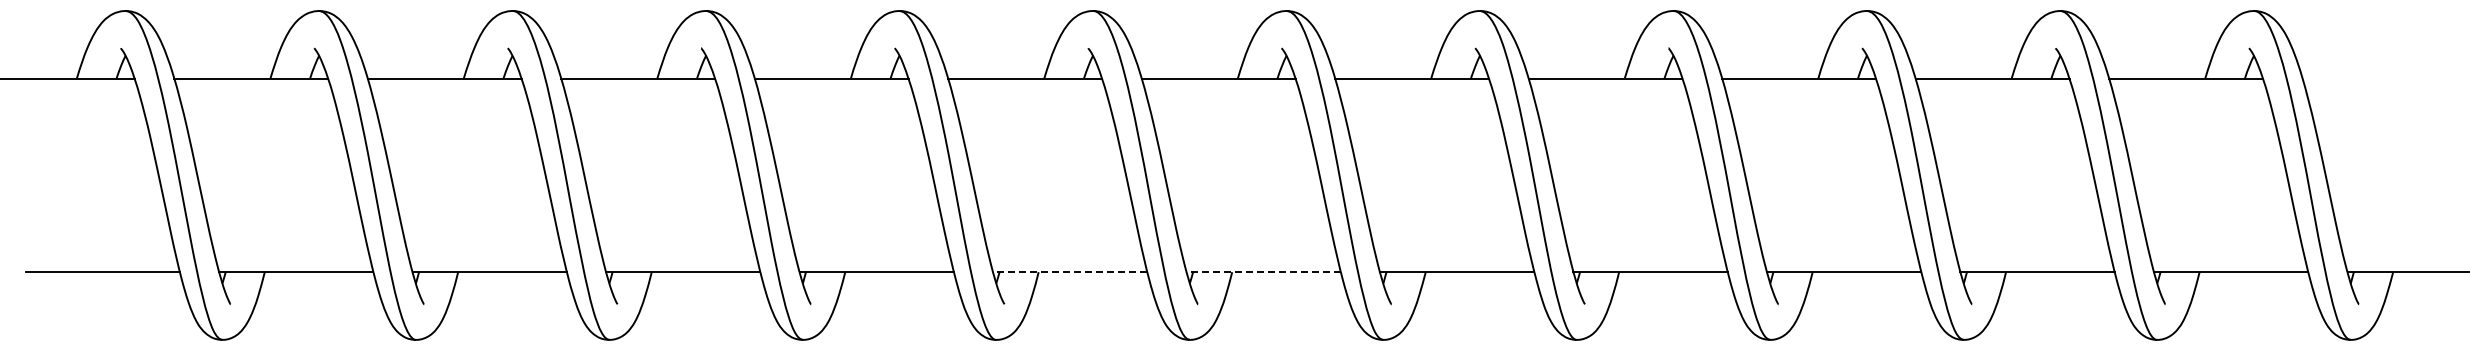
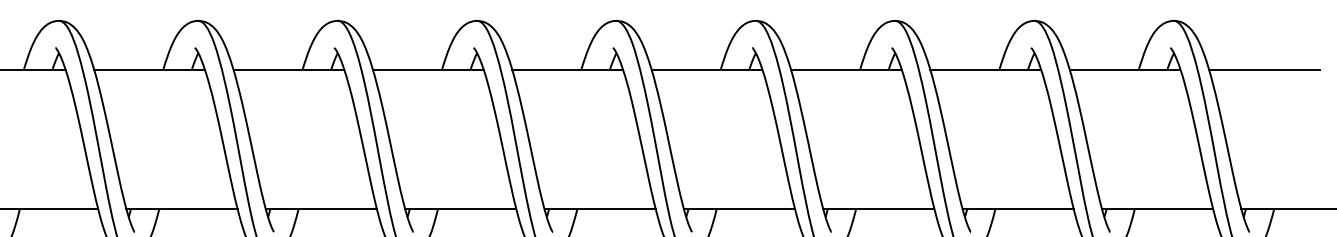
line: (2379, 78) -> (1264, 69), added
line: (1069, 272) -> (320, 209), dashed -> solid
line: (1263, 272) -> (460, 209), dashed -> solid

